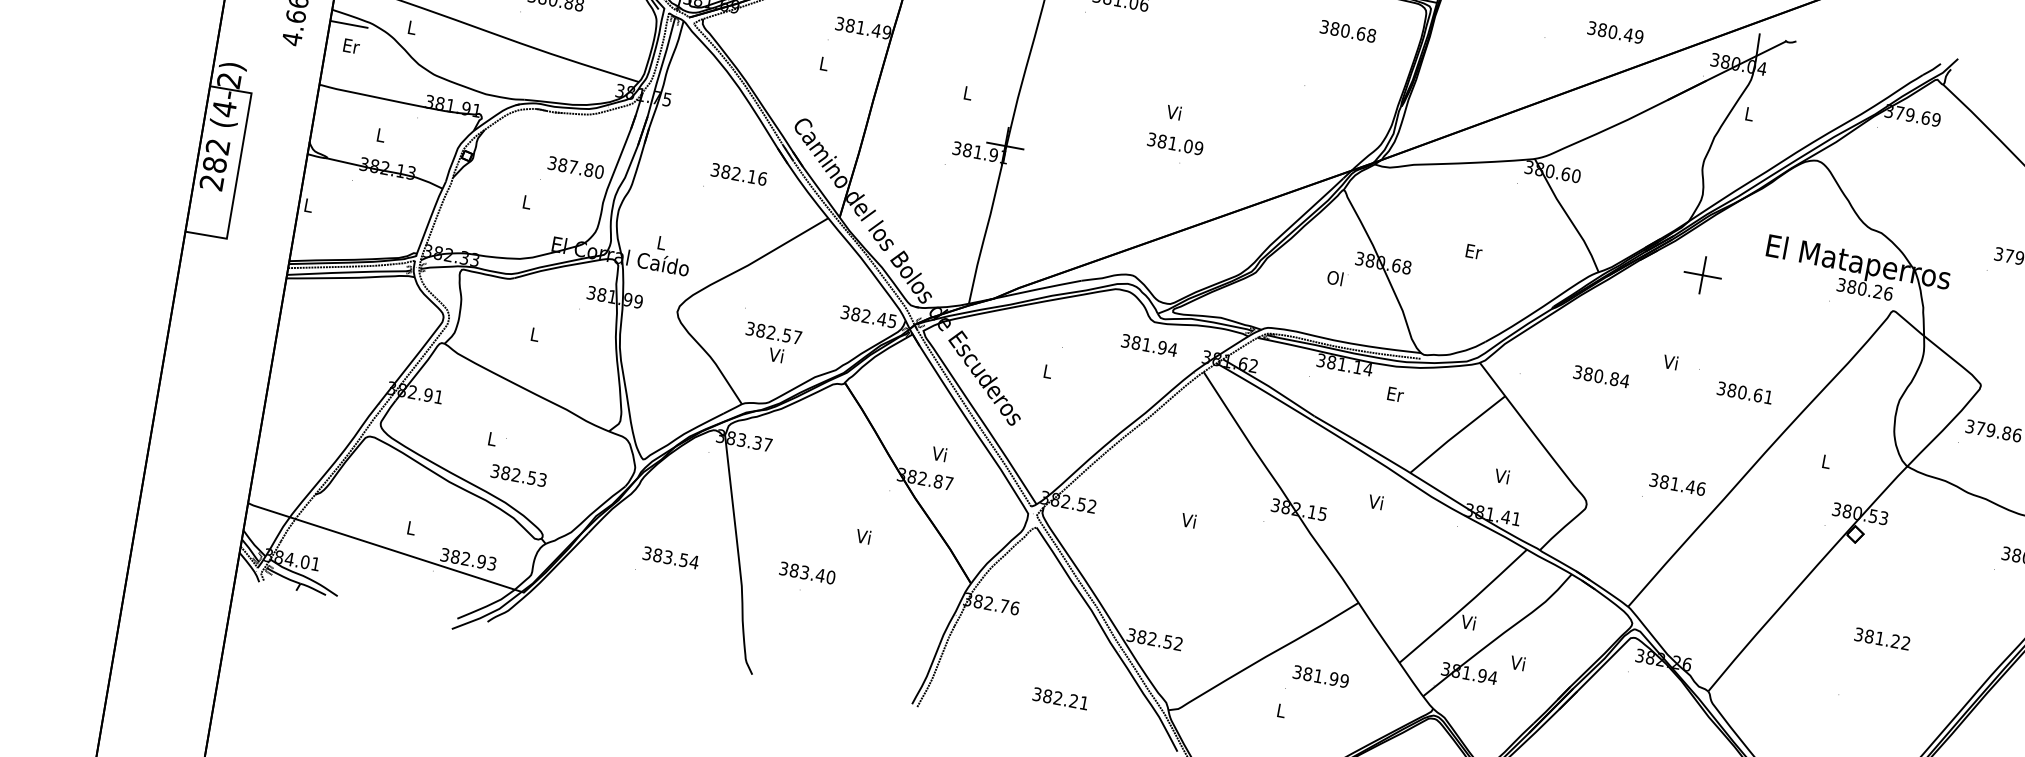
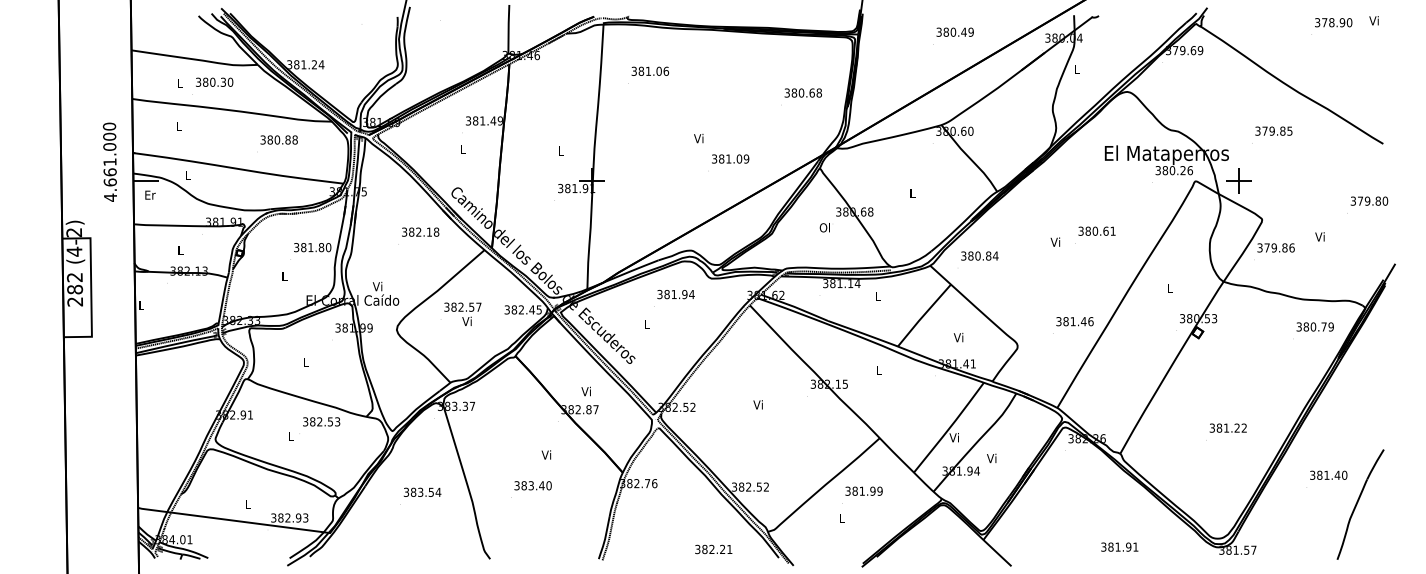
text: (1347, 30) -> (802, 92), moved
text: (1614, 31) -> (954, 31), moved
text: (1175, 143) -> (730, 158), moved
text: (572, 166) -> (310, 247), 387.80 -> 381.80
text: (762, 177) -> (436, 231), 382.16 -> 382.18
text: (660, 242) -> (377, 286), L -> Vi
text: (1473, 251) -> (912, 193), Er -> L
part: (1702, 274) -> (1238, 180), moved
text: (771, 342) -> (462, 313), moved
text: (1148, 345) -> (675, 294), moved
text: (1601, 375) -> (979, 255), moved
text: (1744, 391) -> (1096, 230), moved
text: (1395, 393) -> (878, 296), Er -> L
text: (518, 475) -> (321, 421), moved
text: (1375, 501) -> (878, 369), Vi -> L
text: (806, 572) -> (532, 485), moved
text: (1881, 637) -> (1227, 427), moved
text: (1060, 698) -> (713, 549), moved

